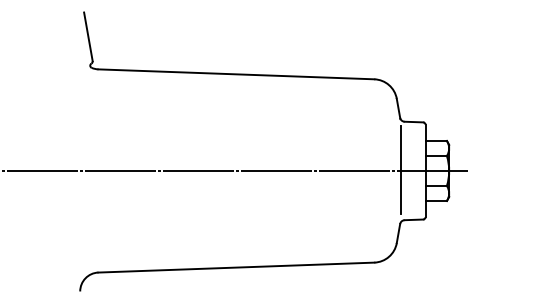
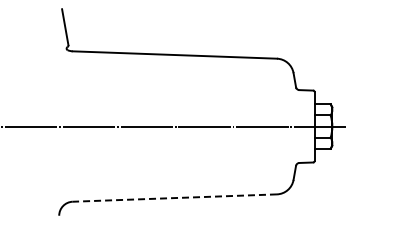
line: (402, 169) -> (297, 125), removed
line: (235, 268) -> (174, 198), solid -> dashed

